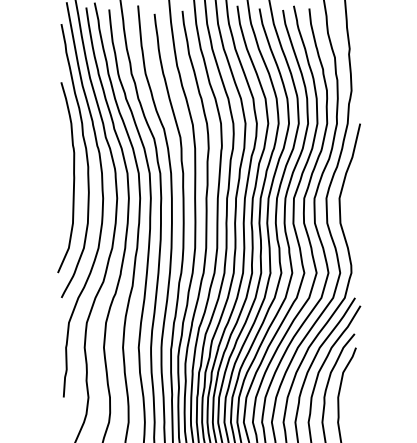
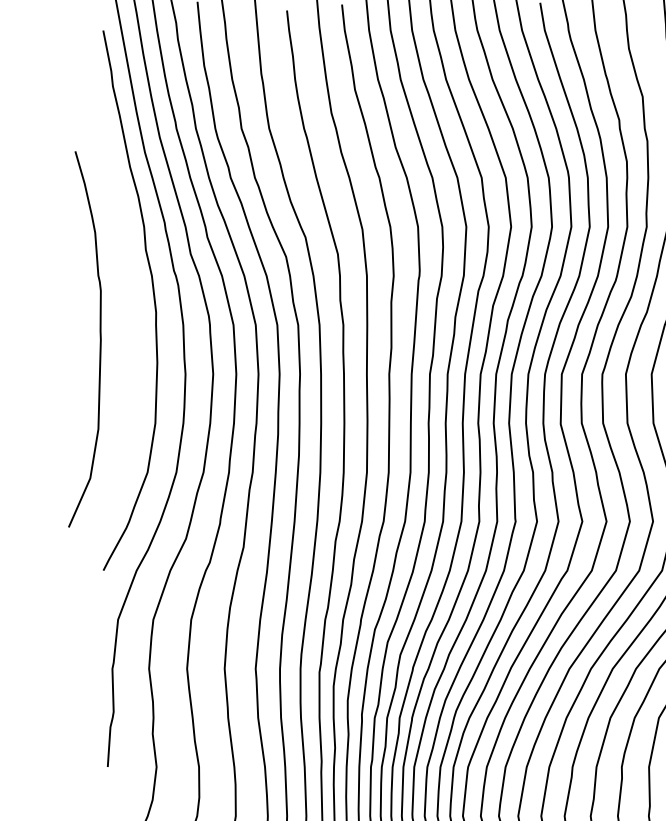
curve: (73, 177) -> (99, 339), moved

